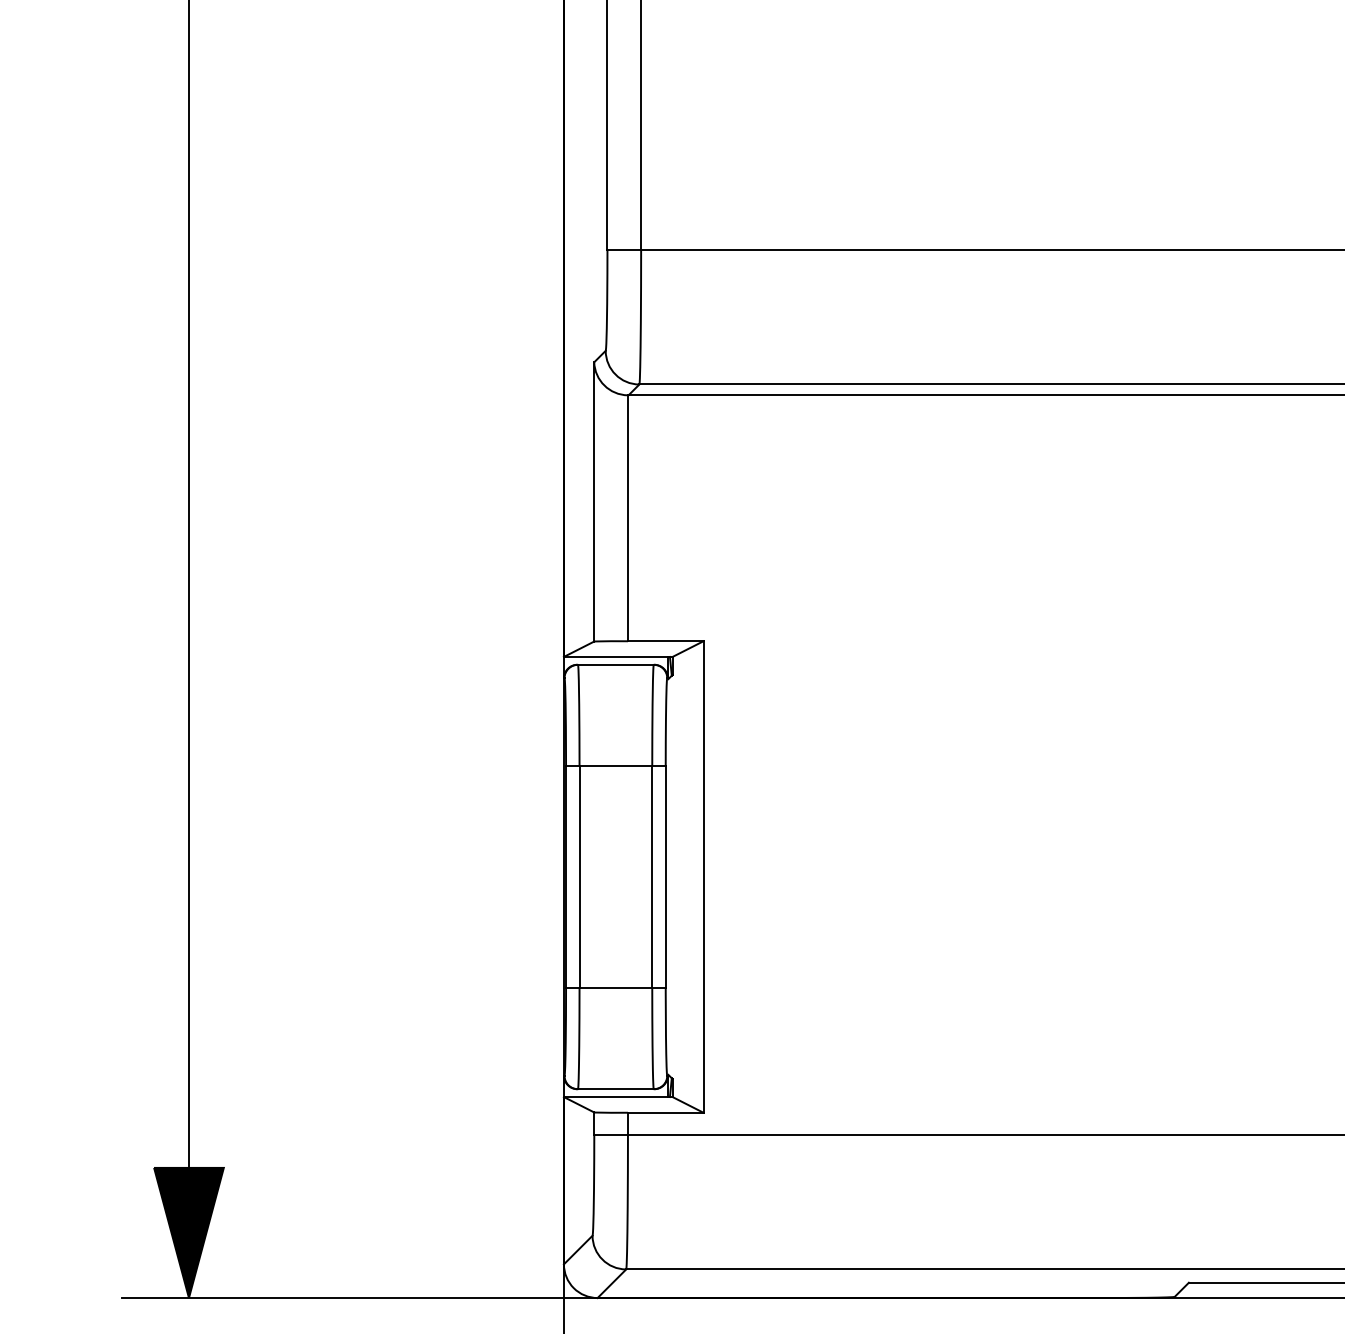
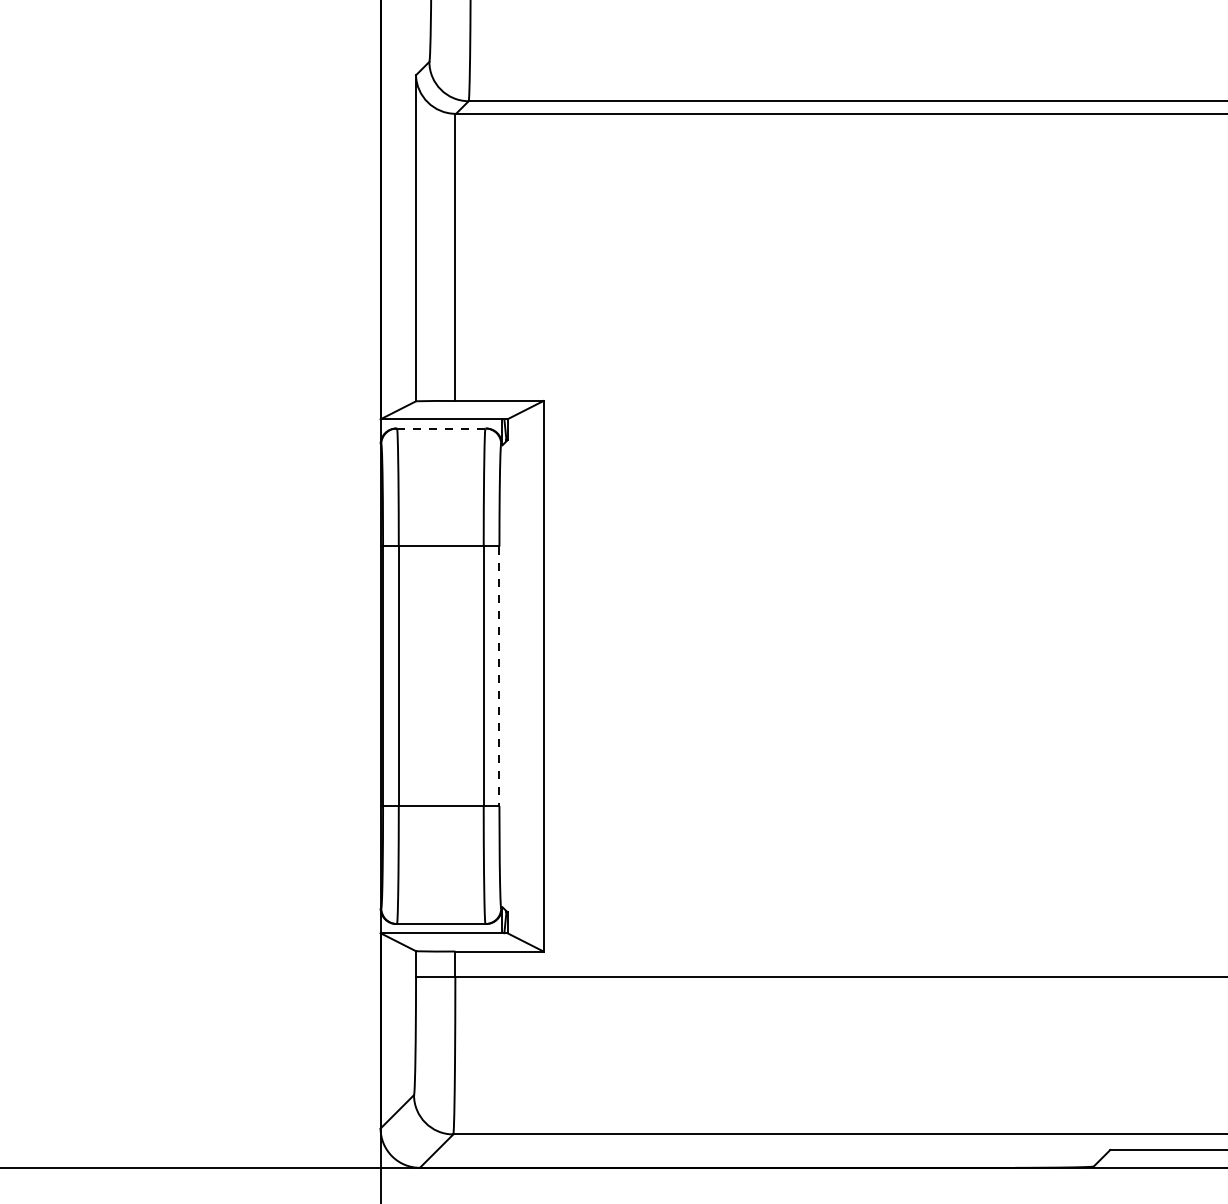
line: (615, 664) -> (440, 428), solid -> dashed
line: (665, 877) -> (499, 676), solid -> dashed

